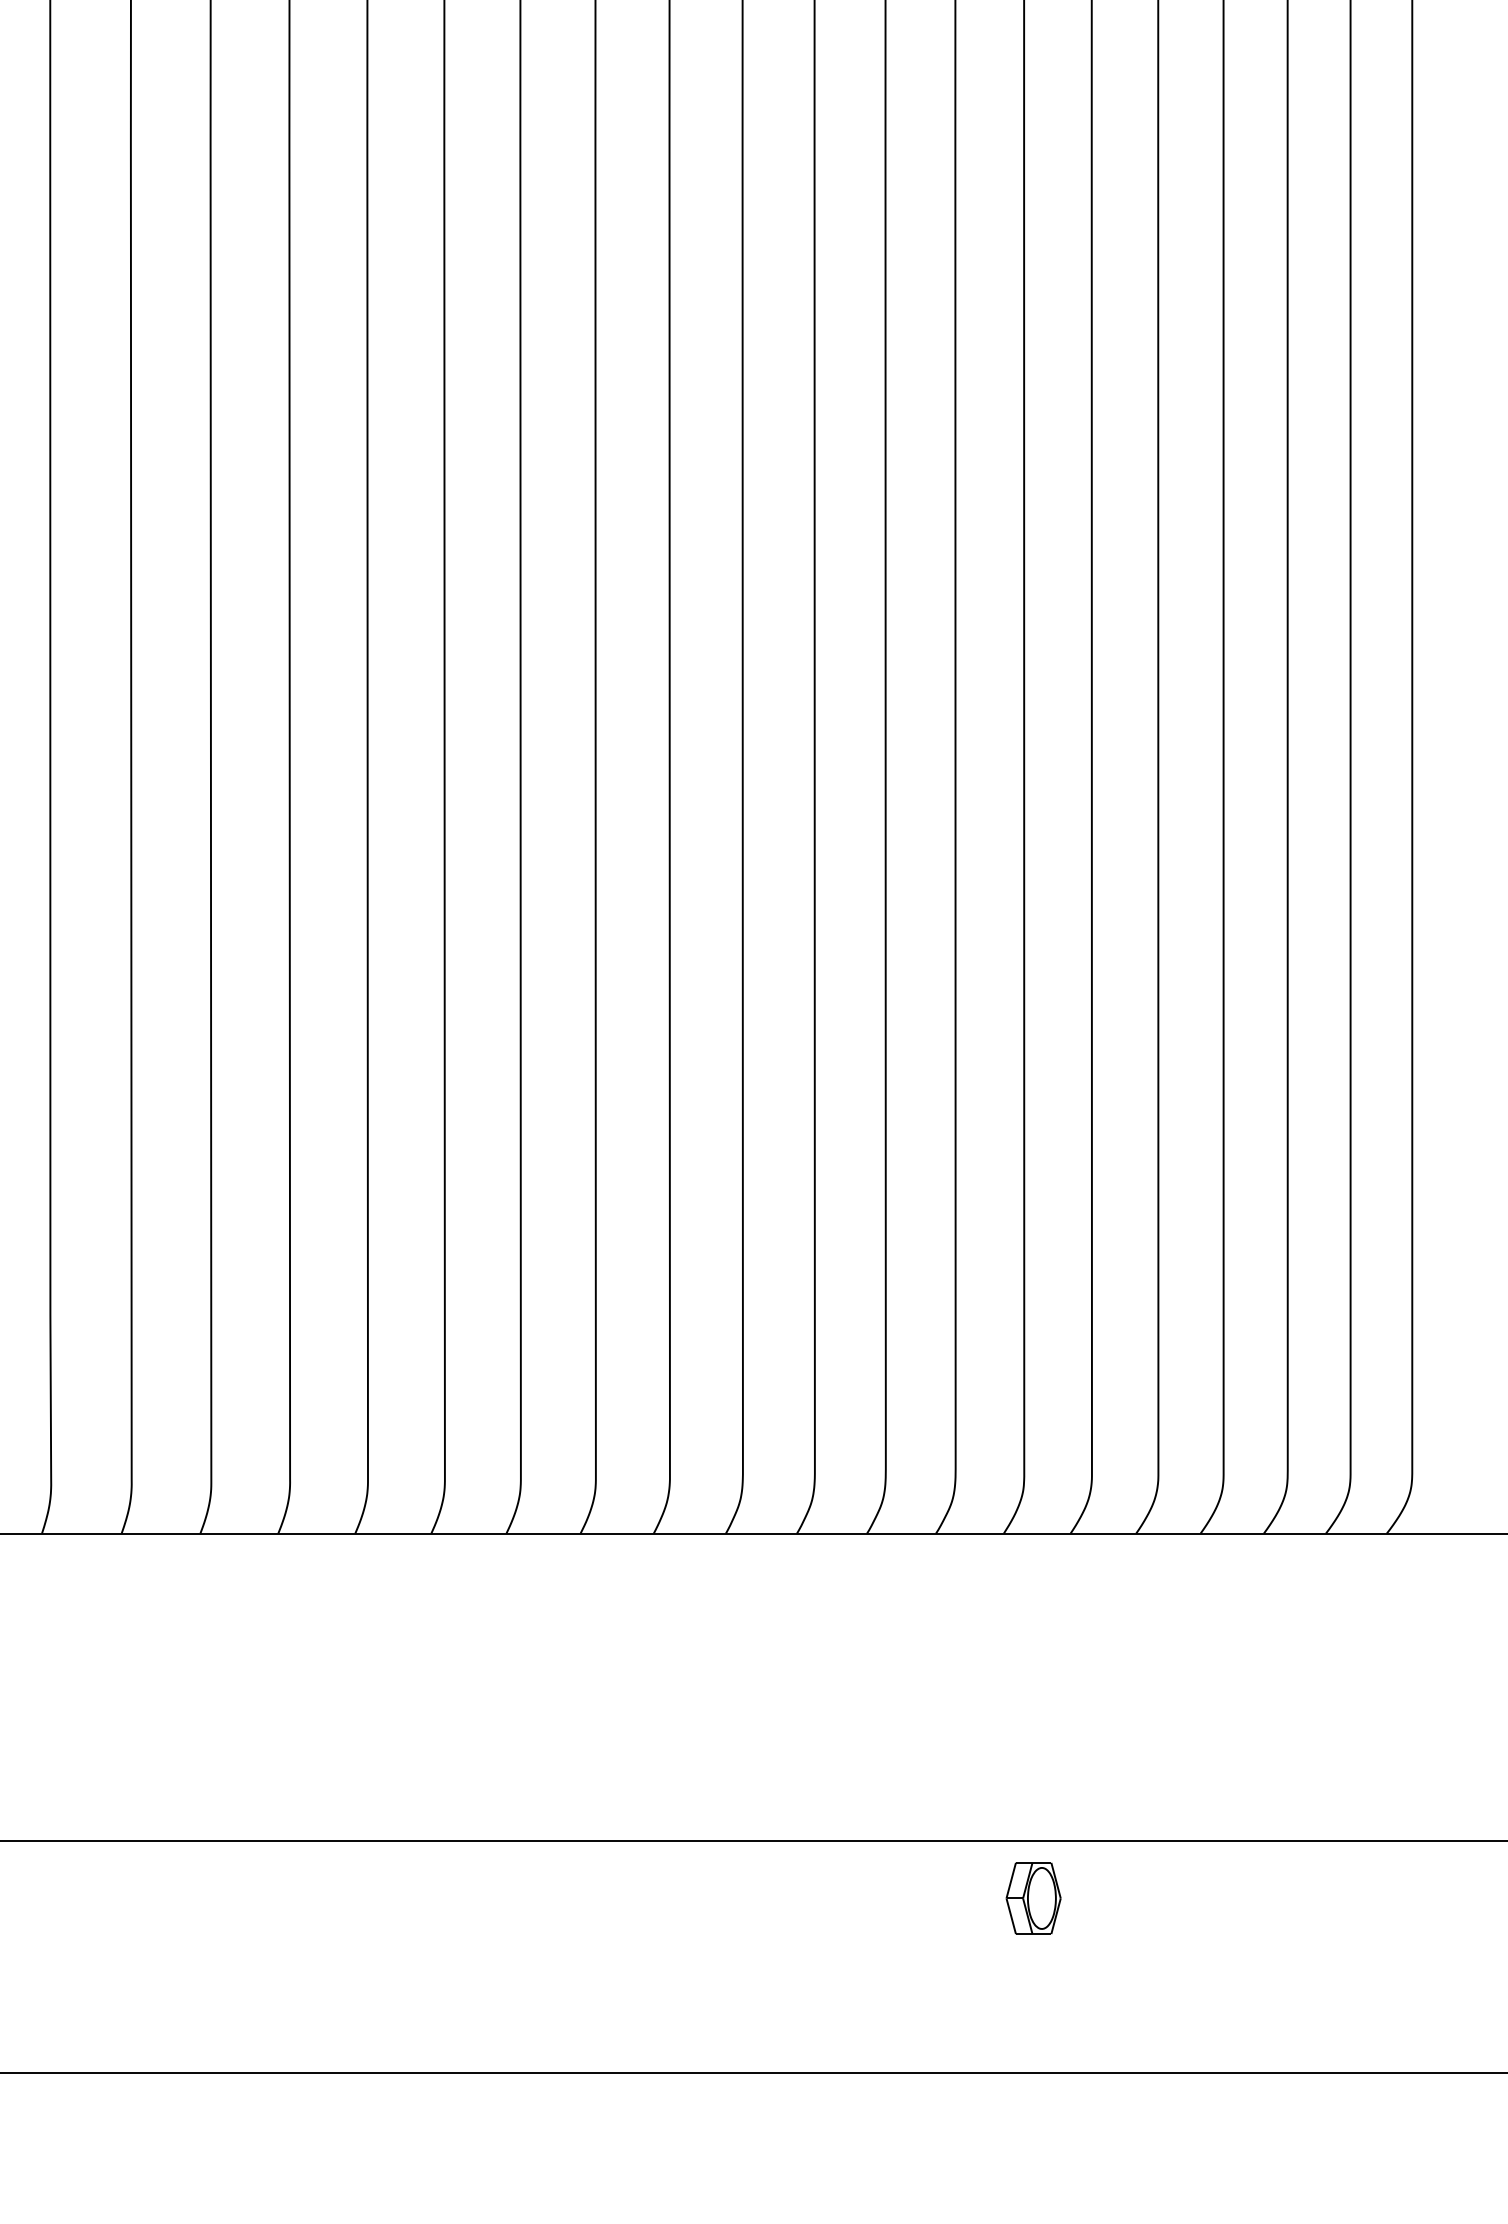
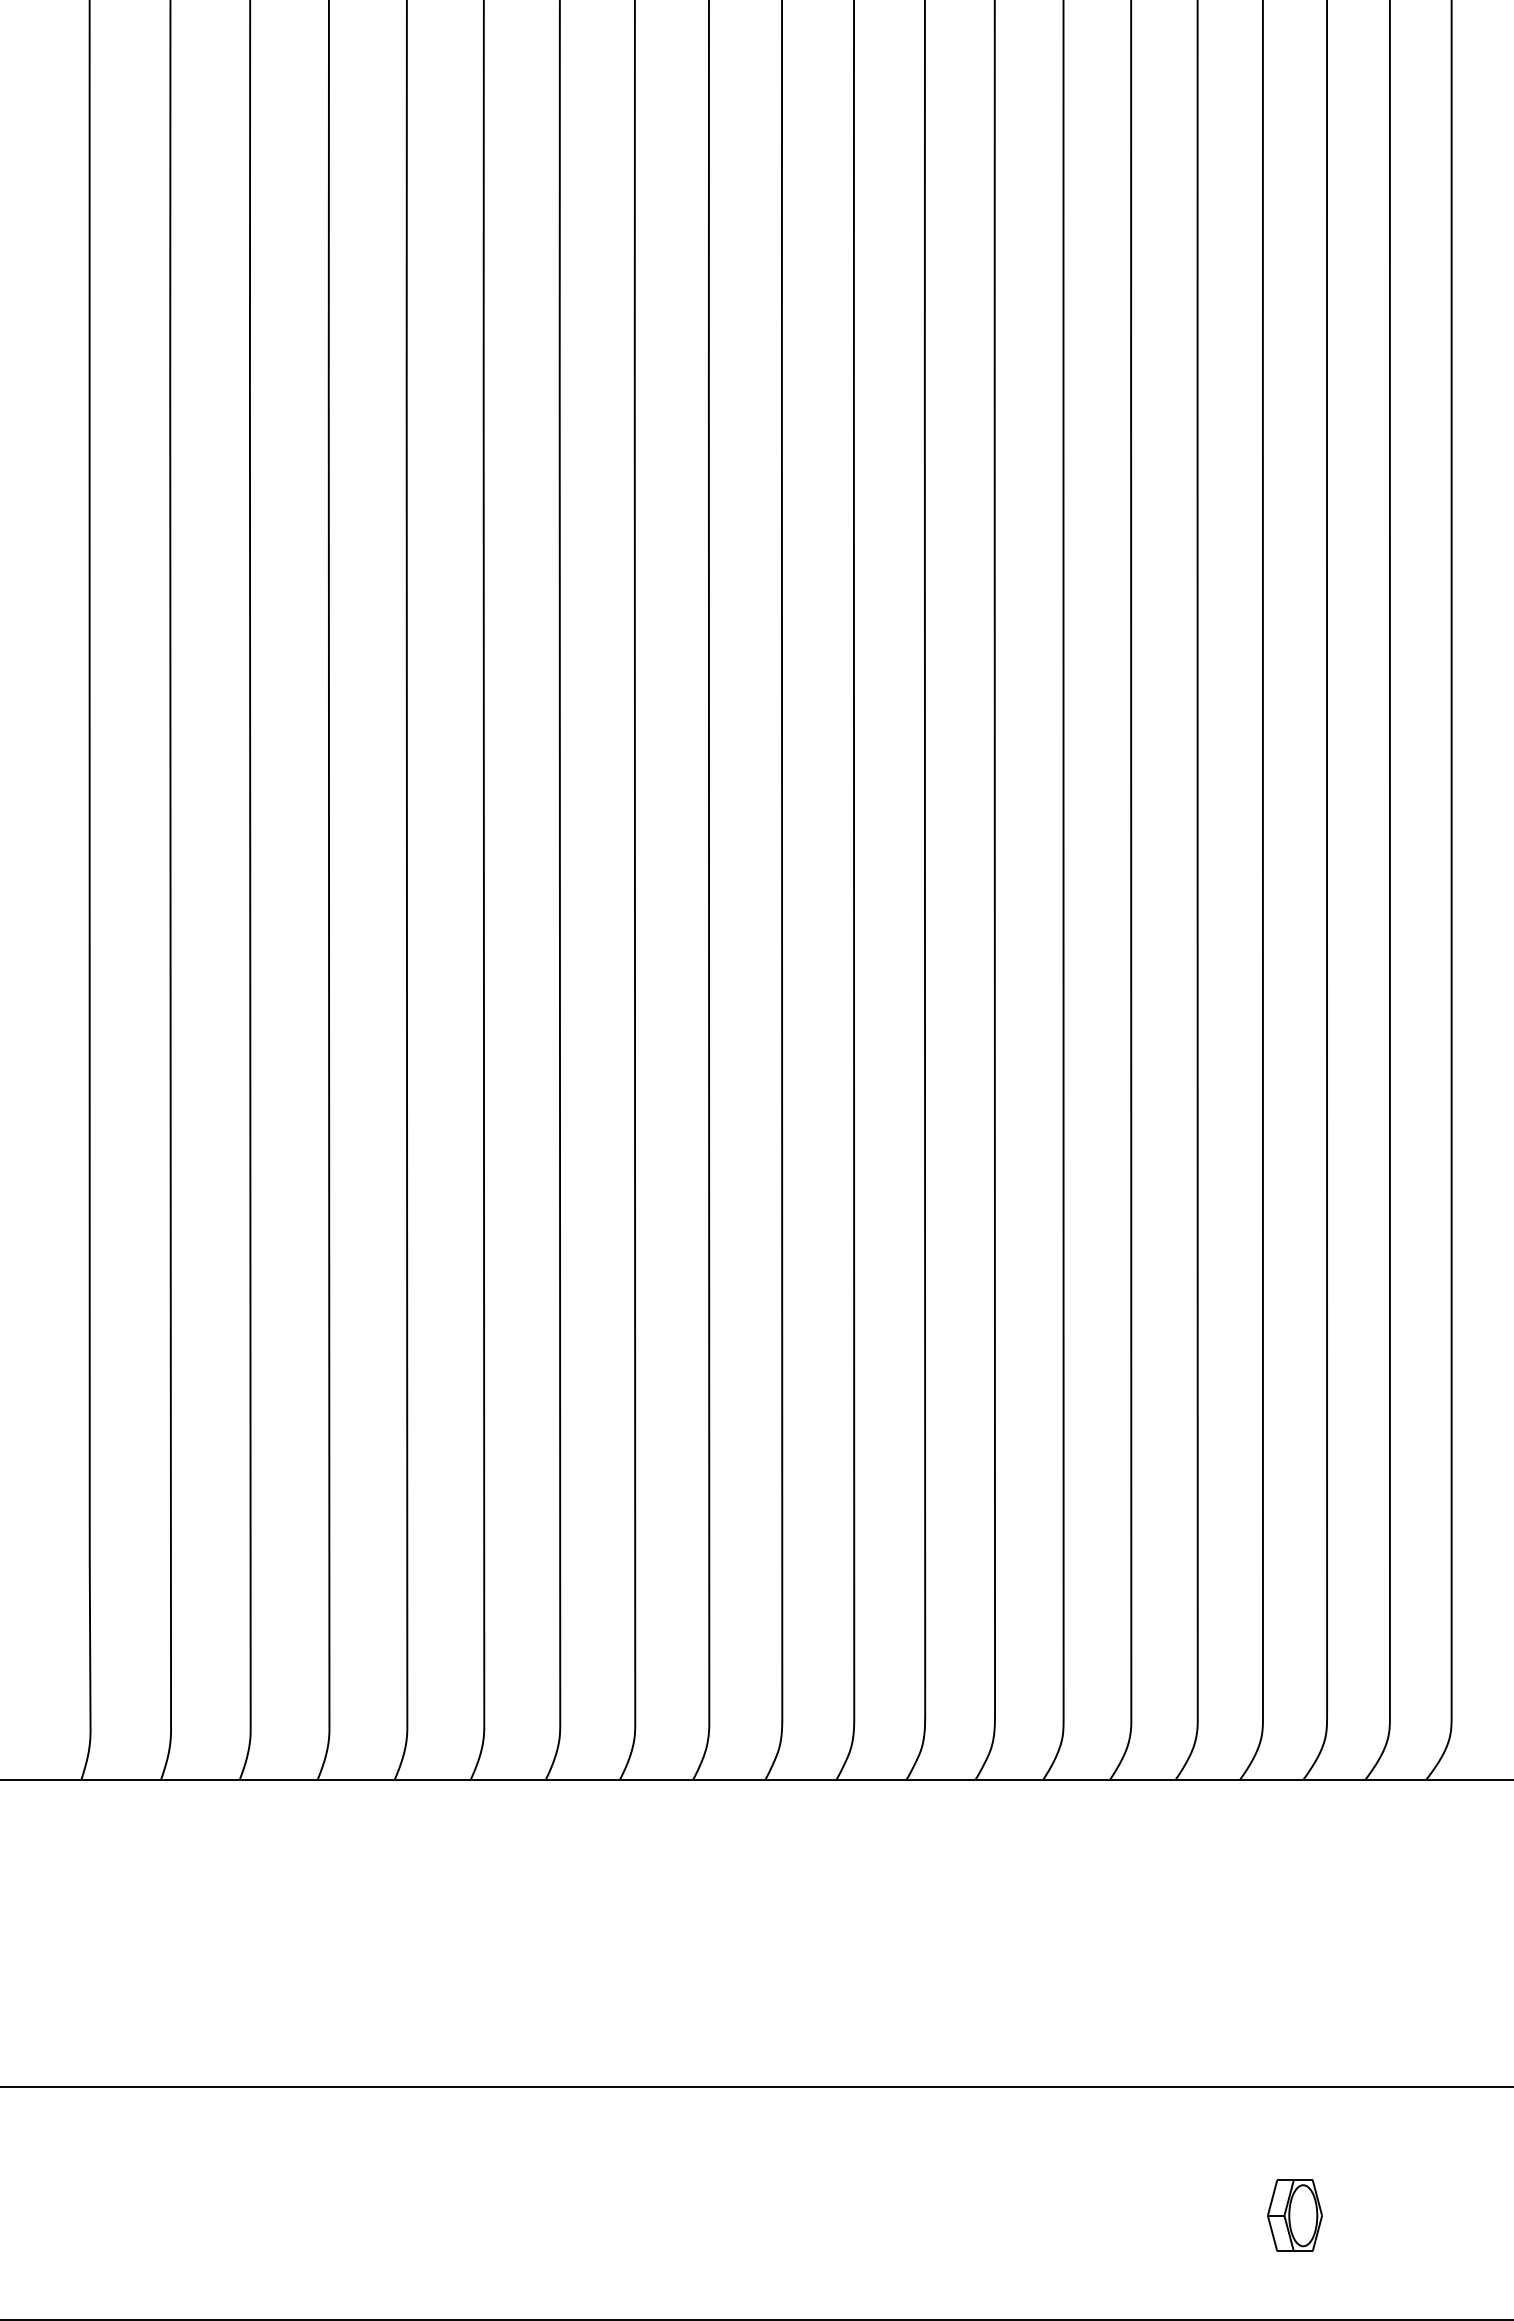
part: (1033, 1898) -> (1294, 2215), moved

